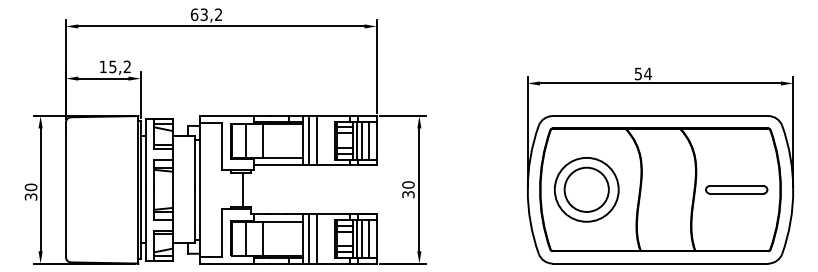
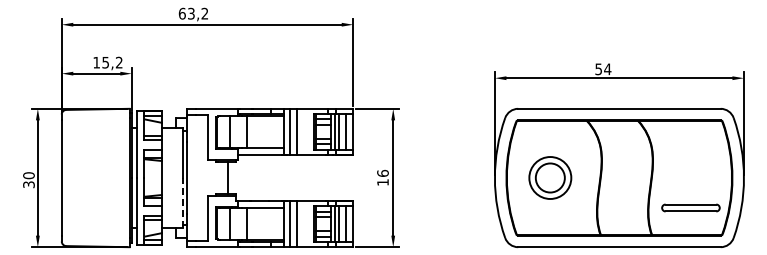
text: (407, 189) -> (382, 177), 30 -> 16
part: (587, 189) -> (550, 177), size x0.7
part: (736, 189) -> (690, 207), moved
line: (194, 215) -> (182, 202), solid -> dashed

